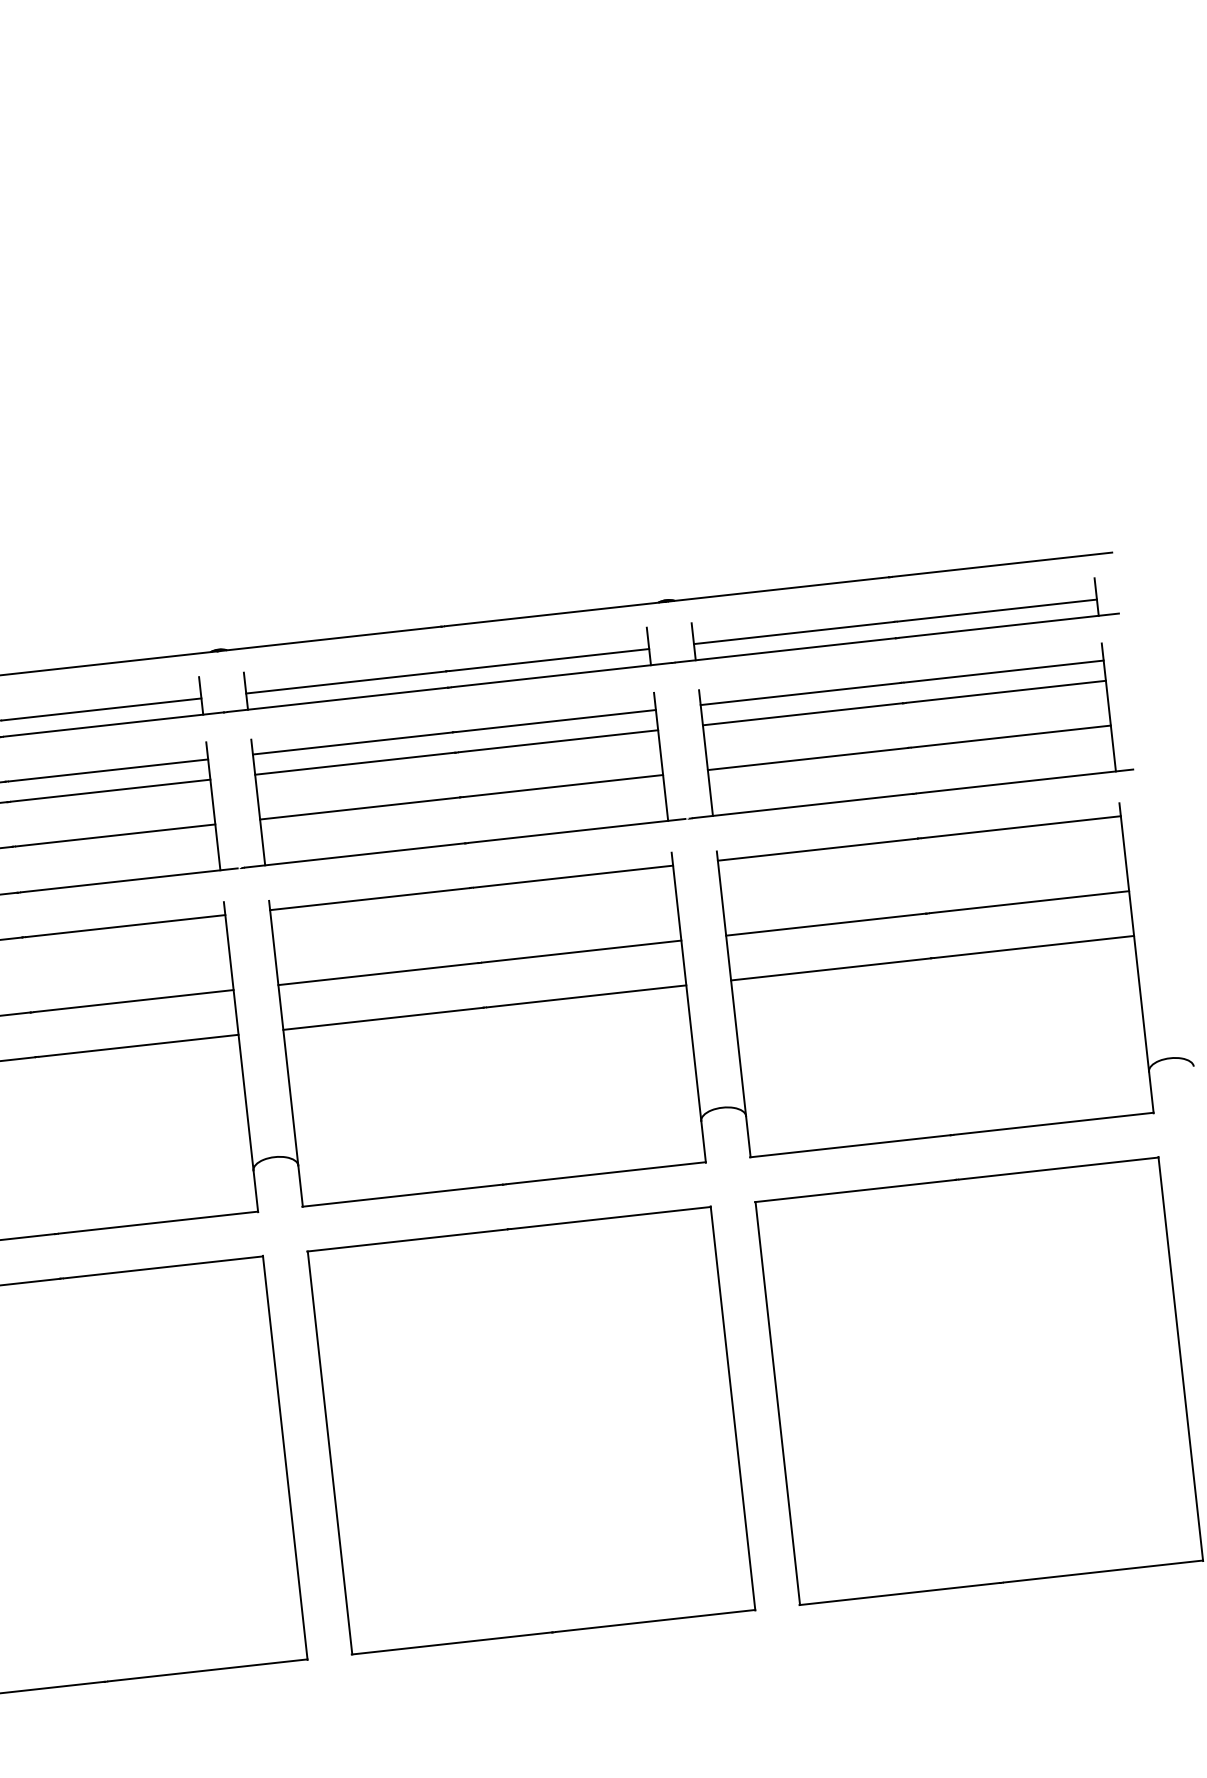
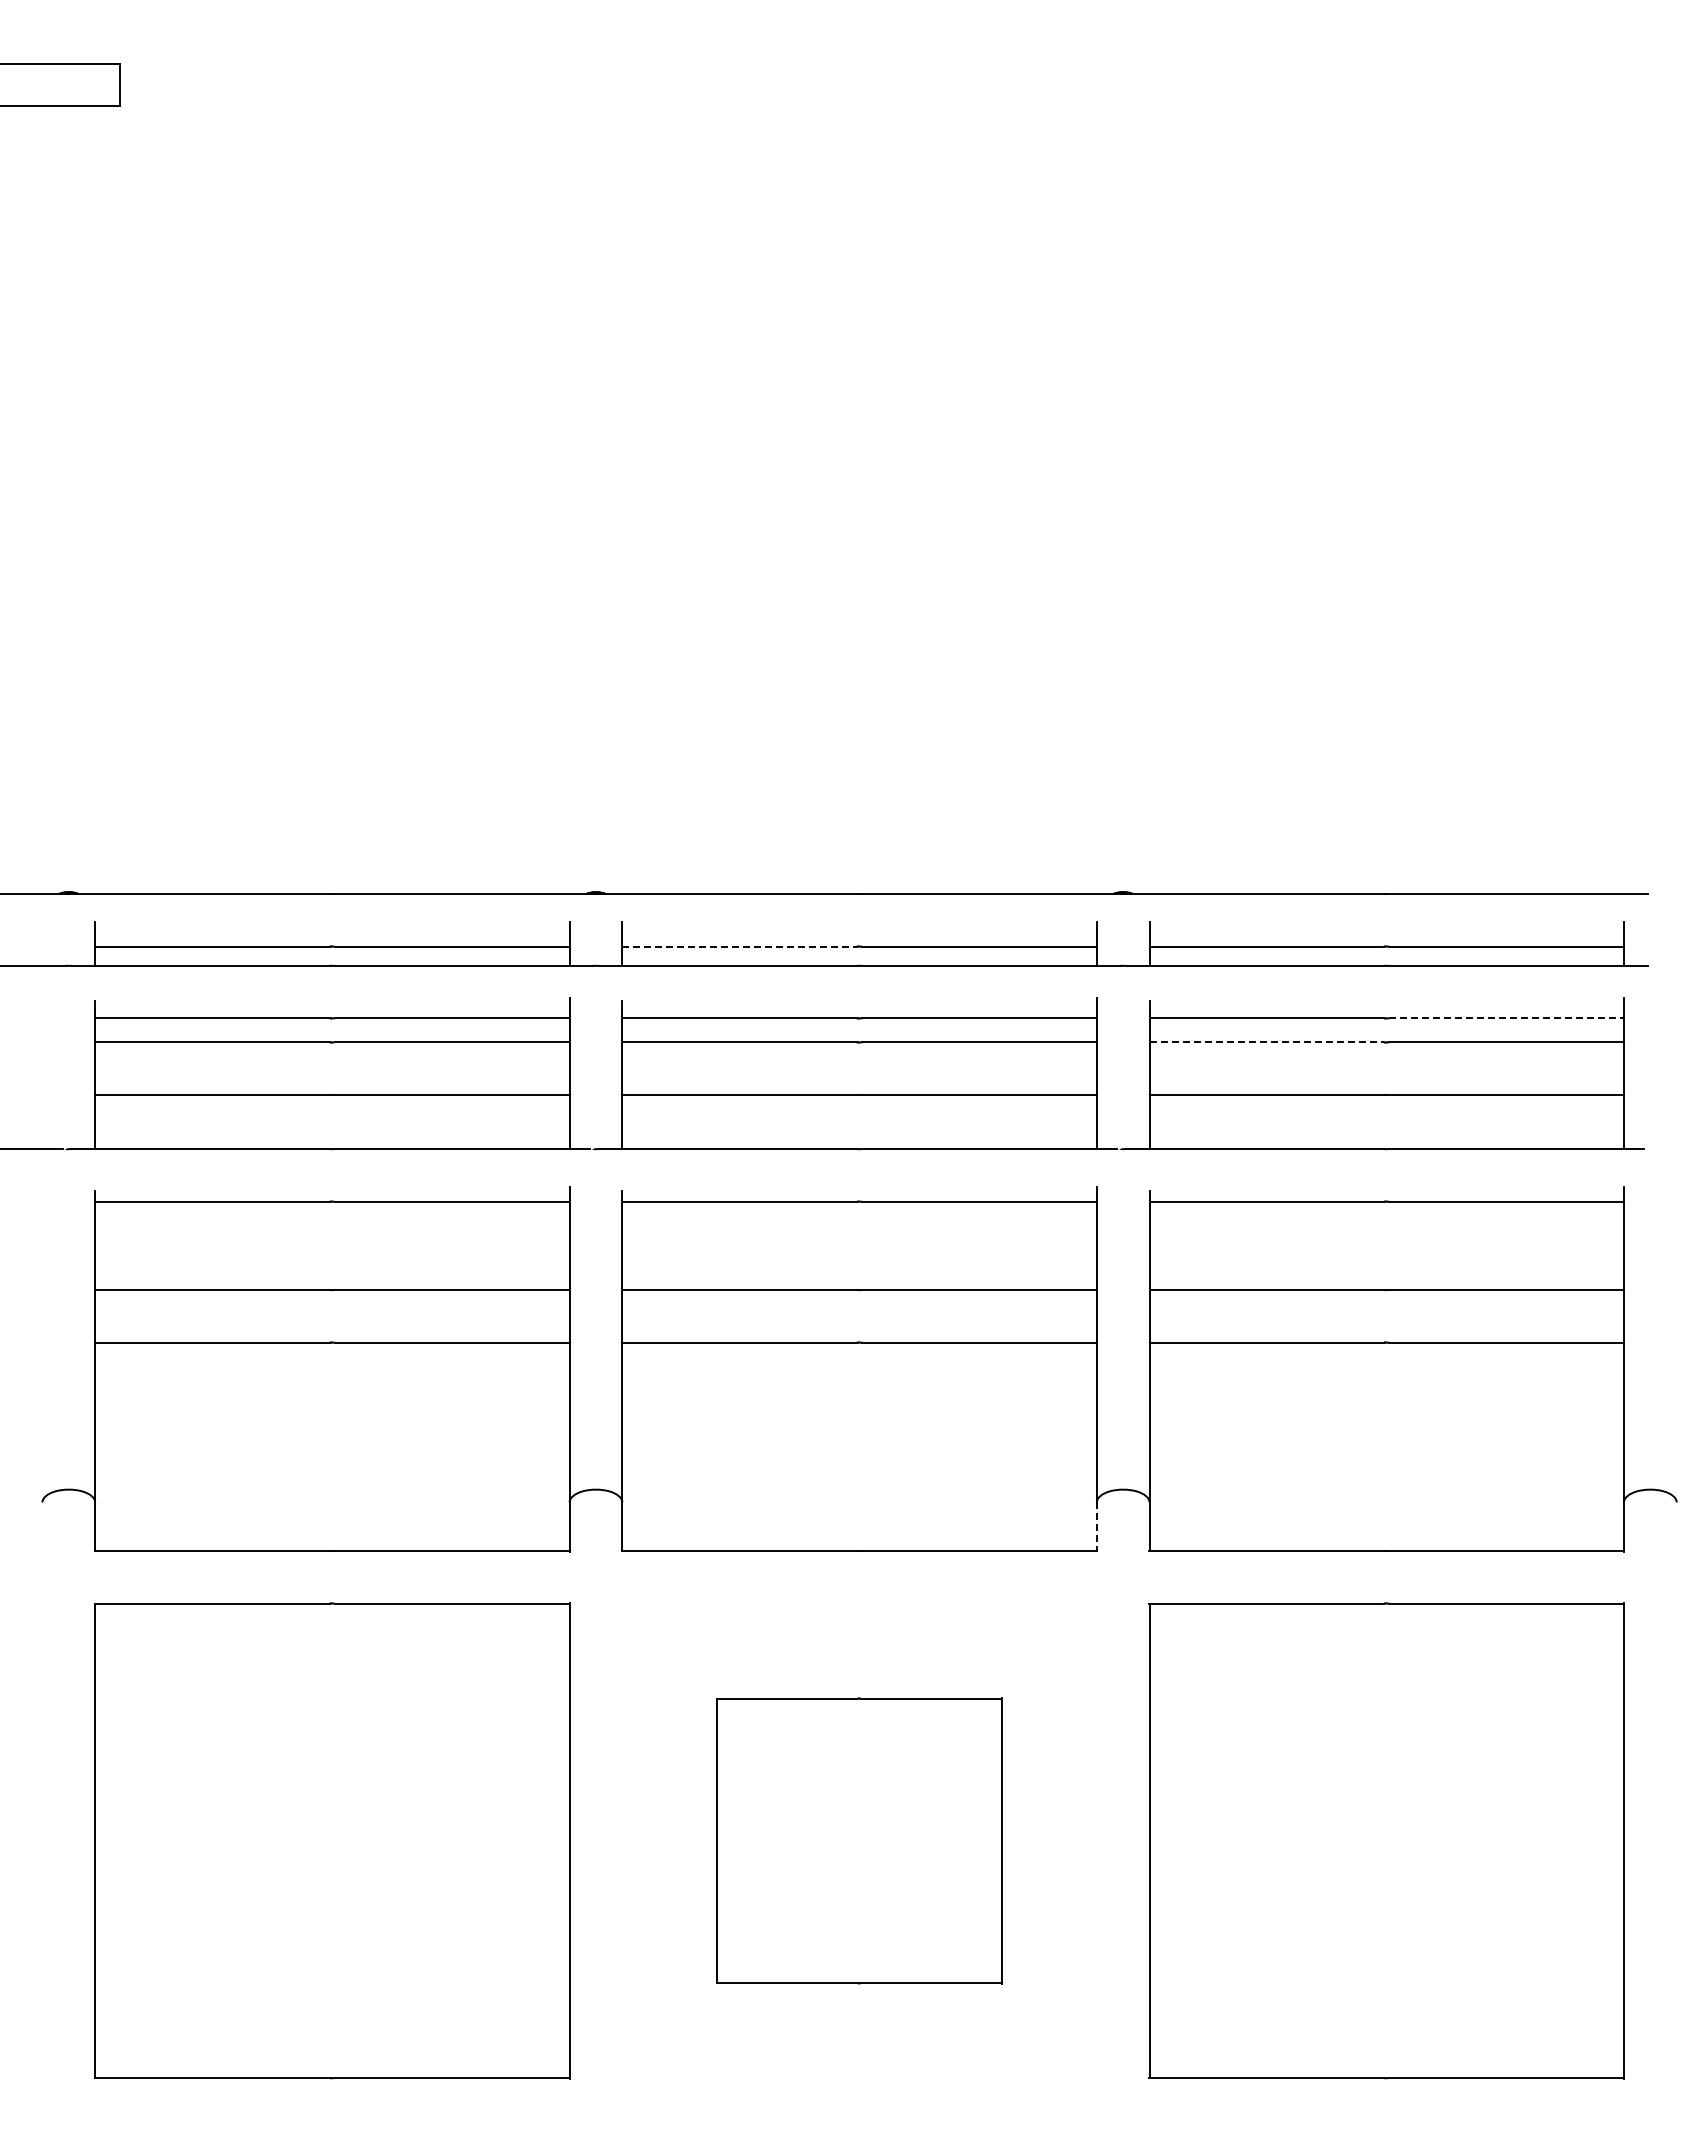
line: (1004, 671) -> (1507, 1018), solid -> dashed
line: (346, 682) -> (740, 946), solid -> dashed
line: (803, 714) -> (1267, 1042), solid -> dashed
line: (703, 1141) -> (1096, 1526), solid -> dashed
part: (531, 1430) -> (859, 1840), size x0.6

